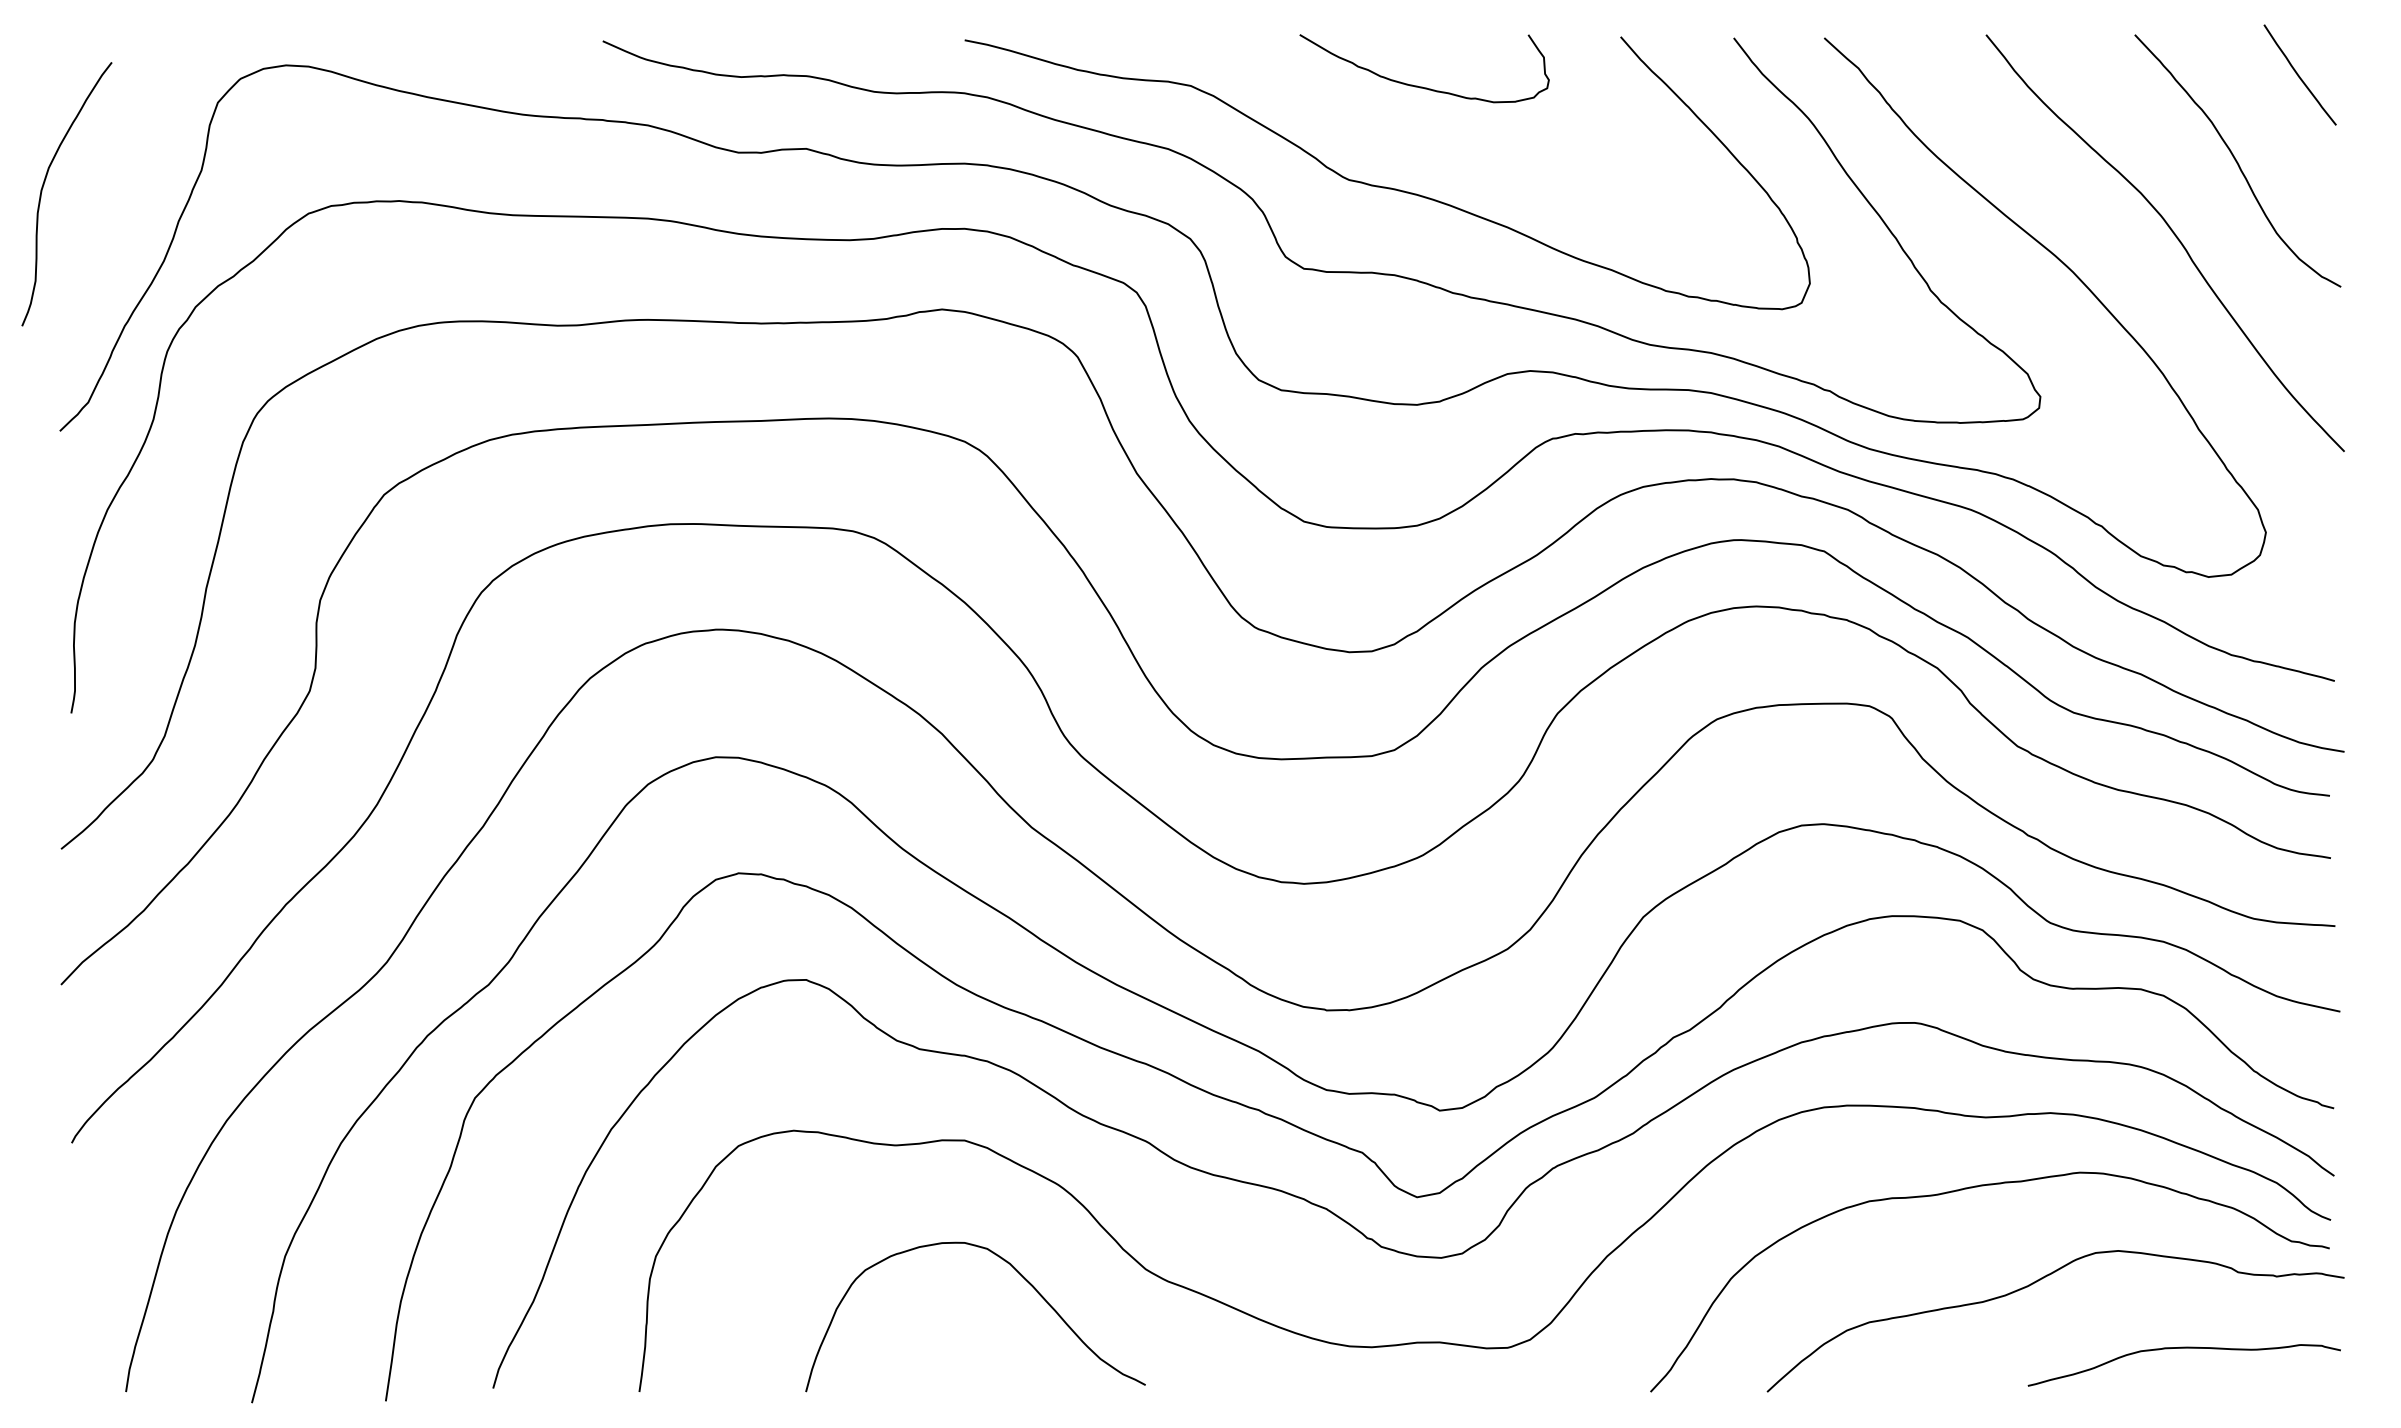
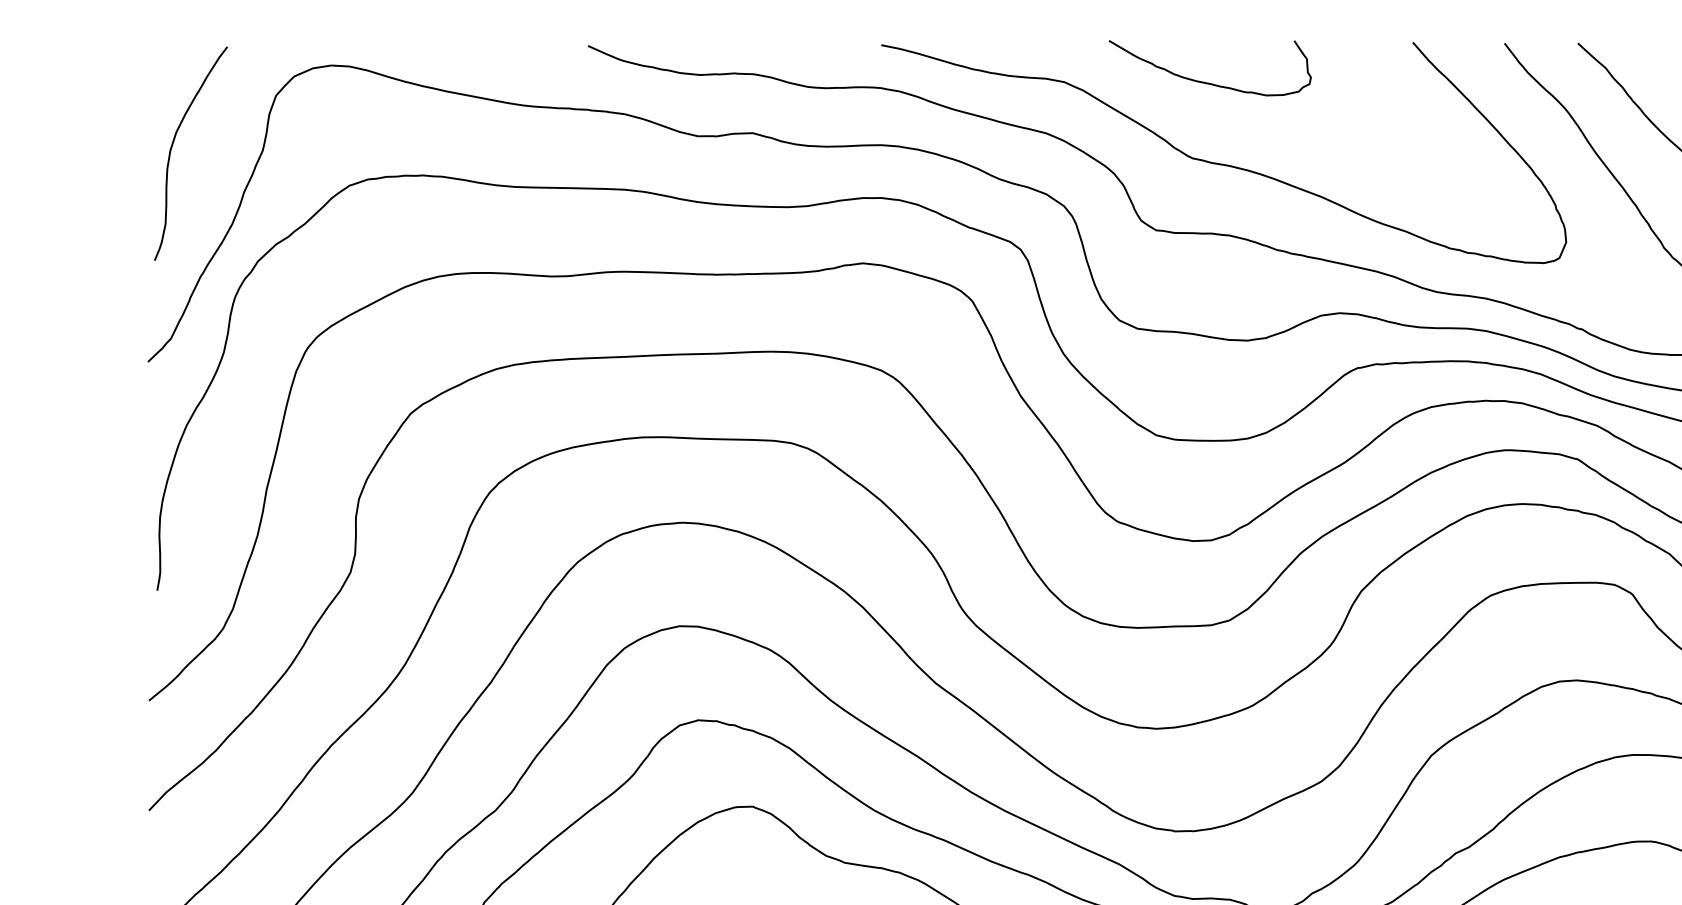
curve: (1422, 86) -> (1208, 82), moved
curve: (44, 185) -> (172, 146), moved

